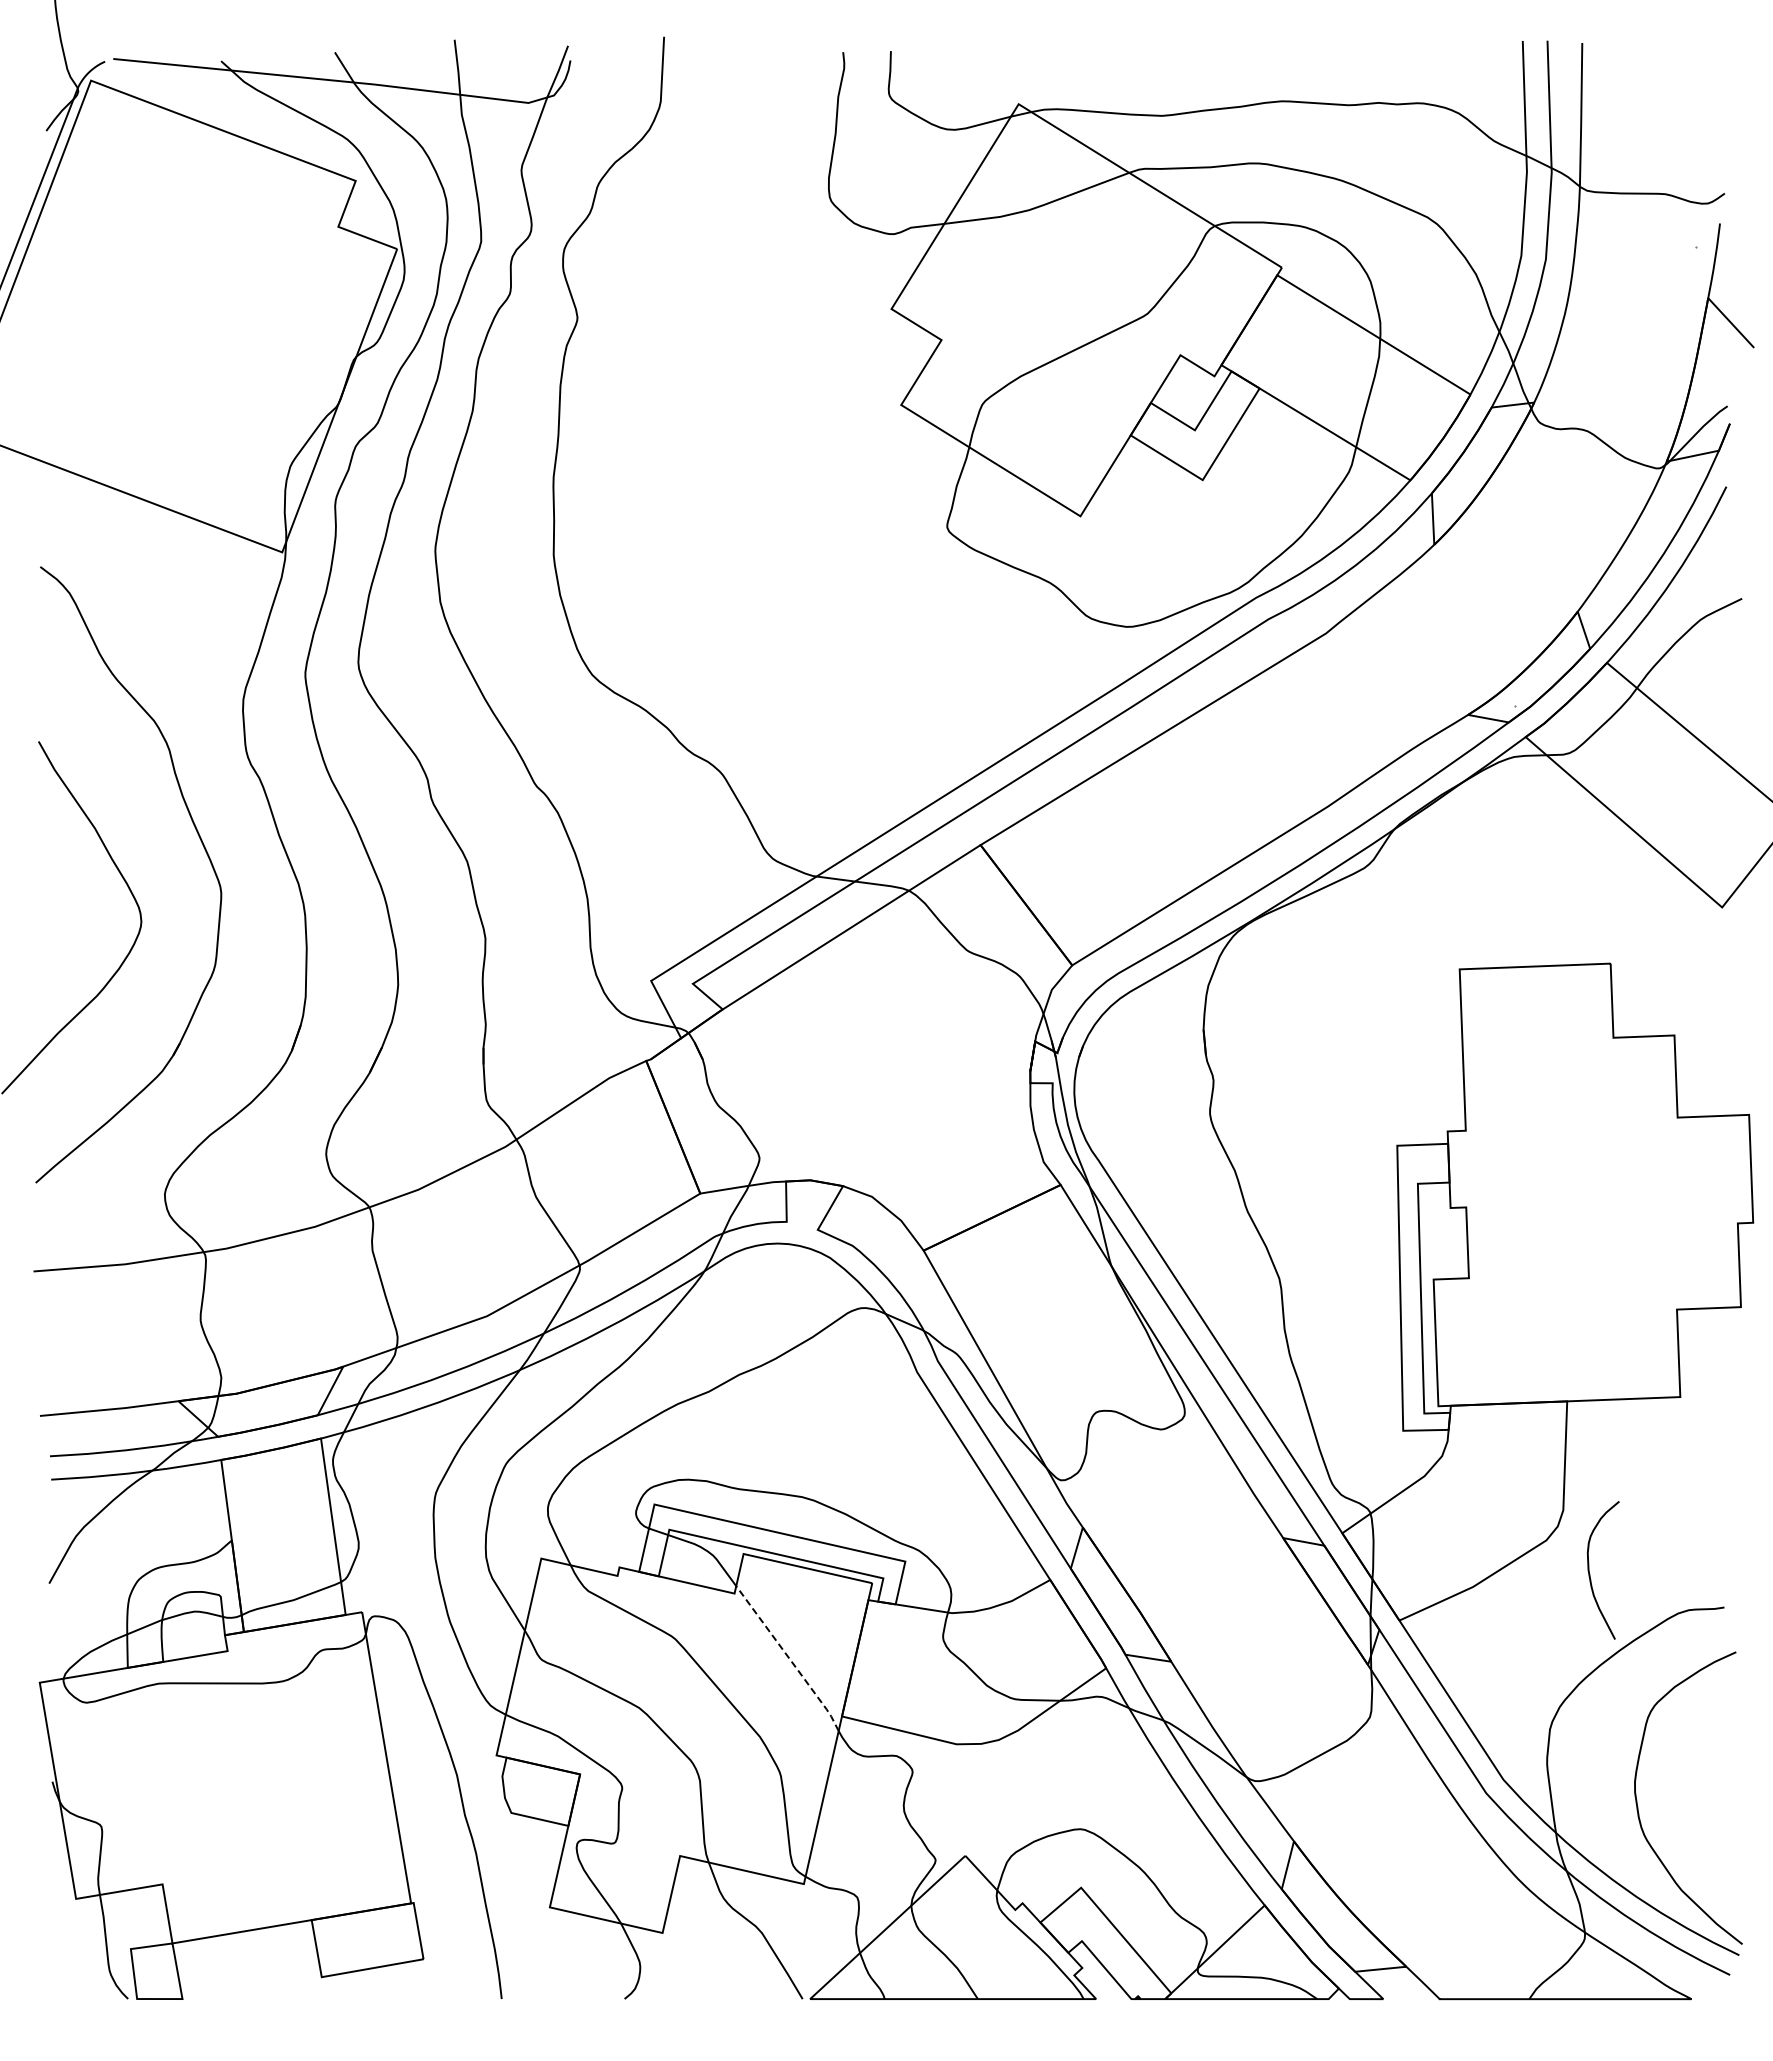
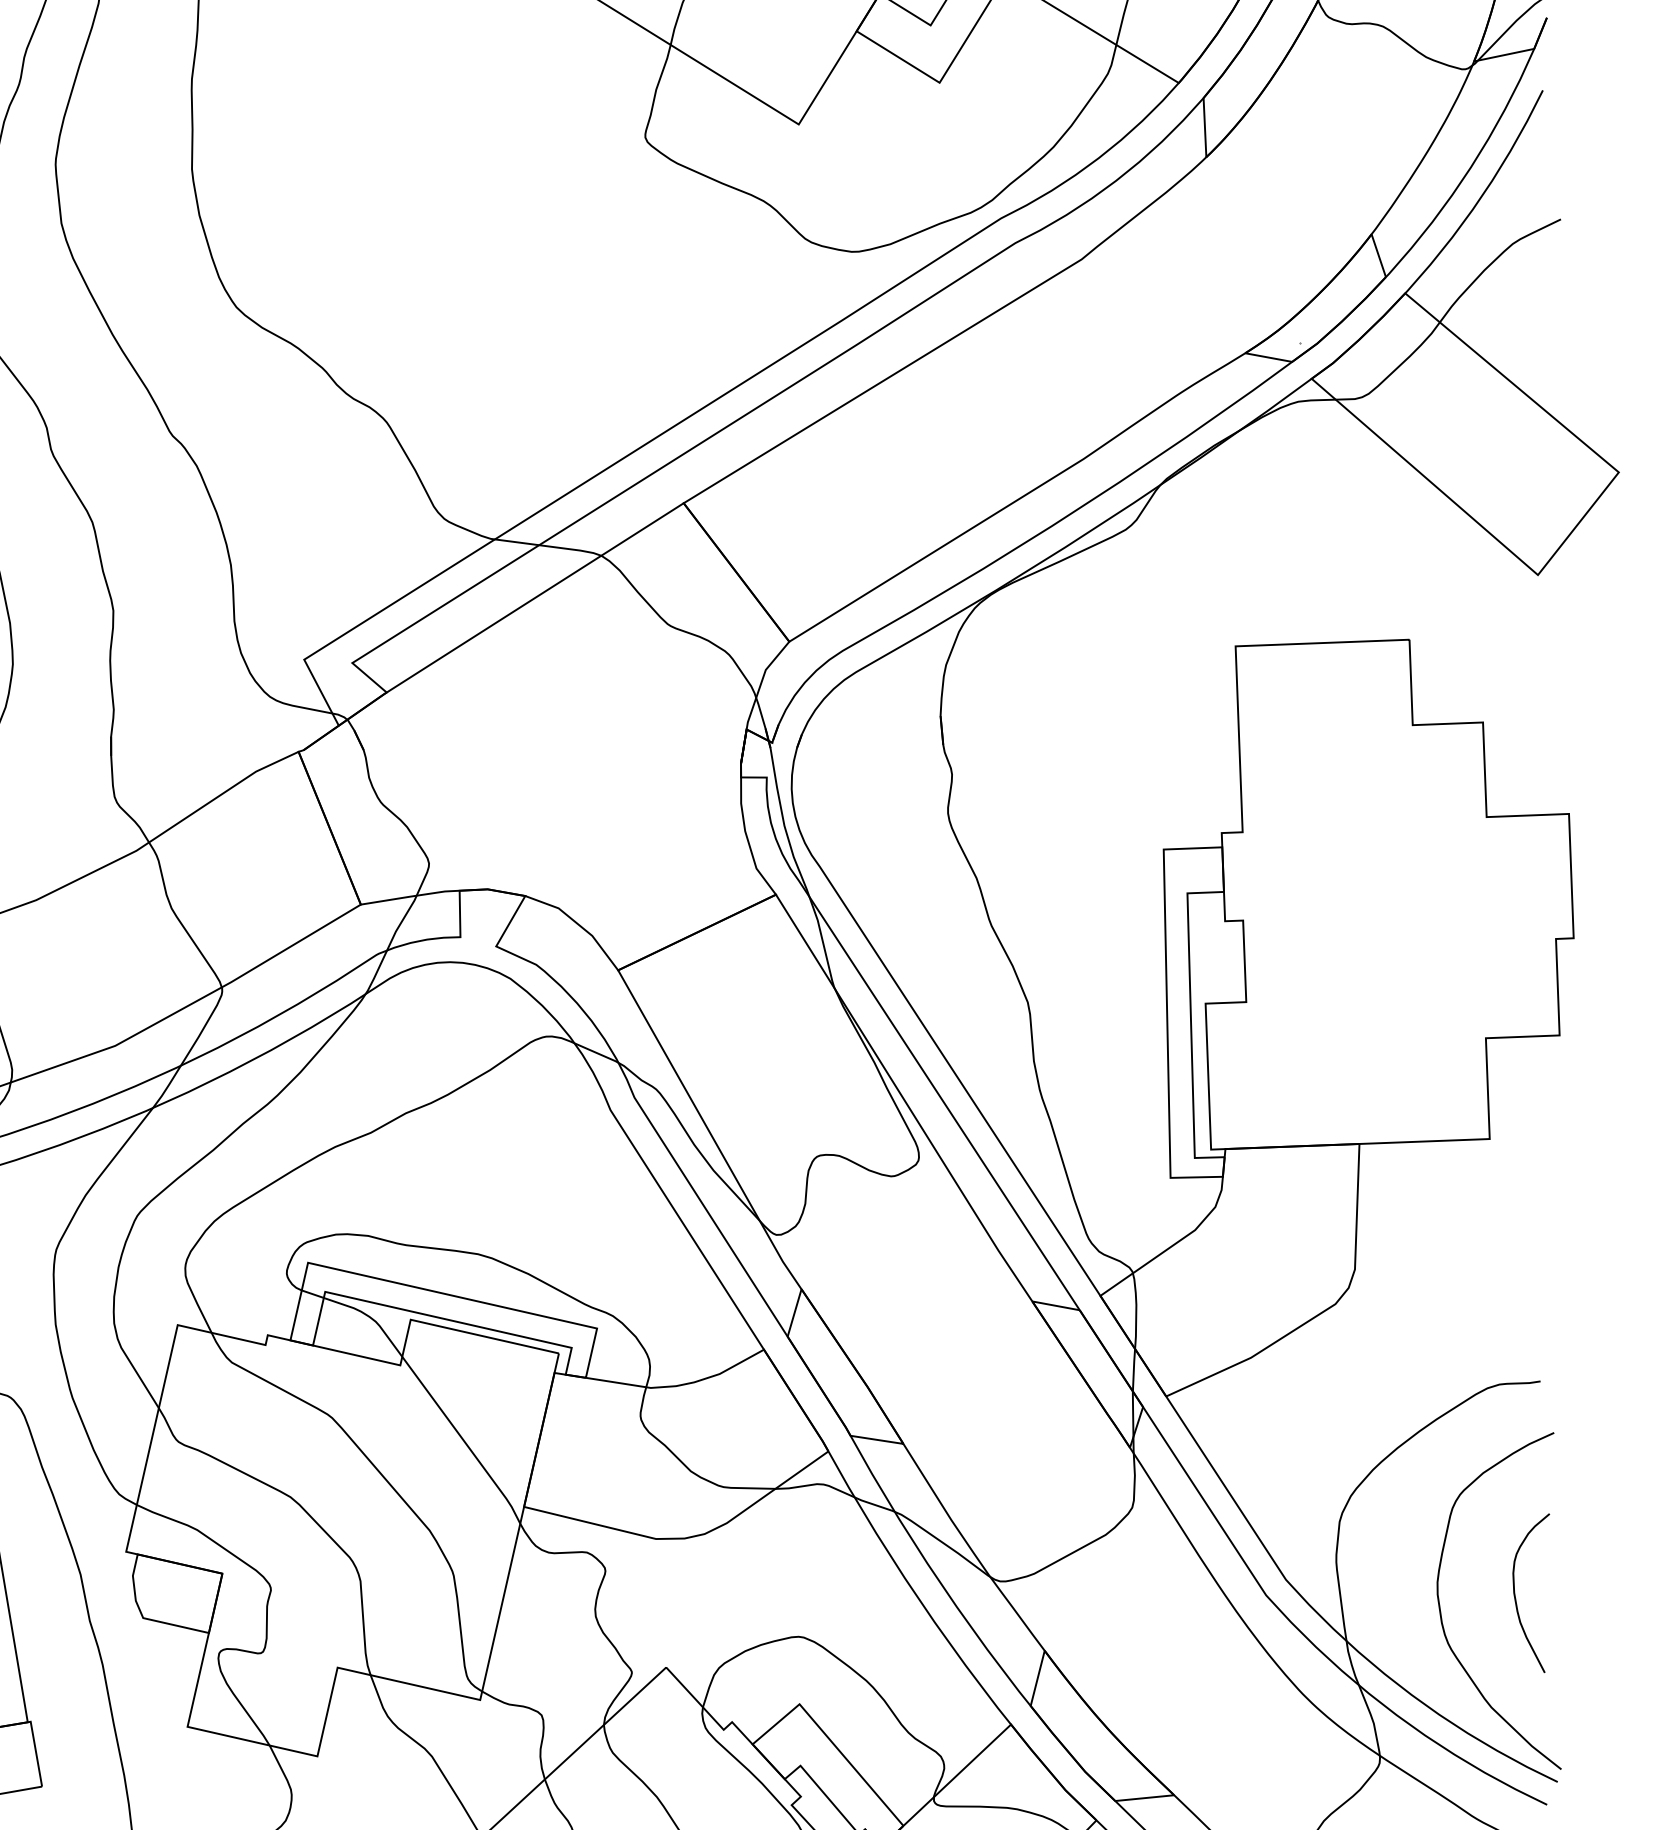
curve: (1590, 1573) -> (1516, 1596), moved
line: (789, 1658) -> (463, 1440), dashed -> solid

